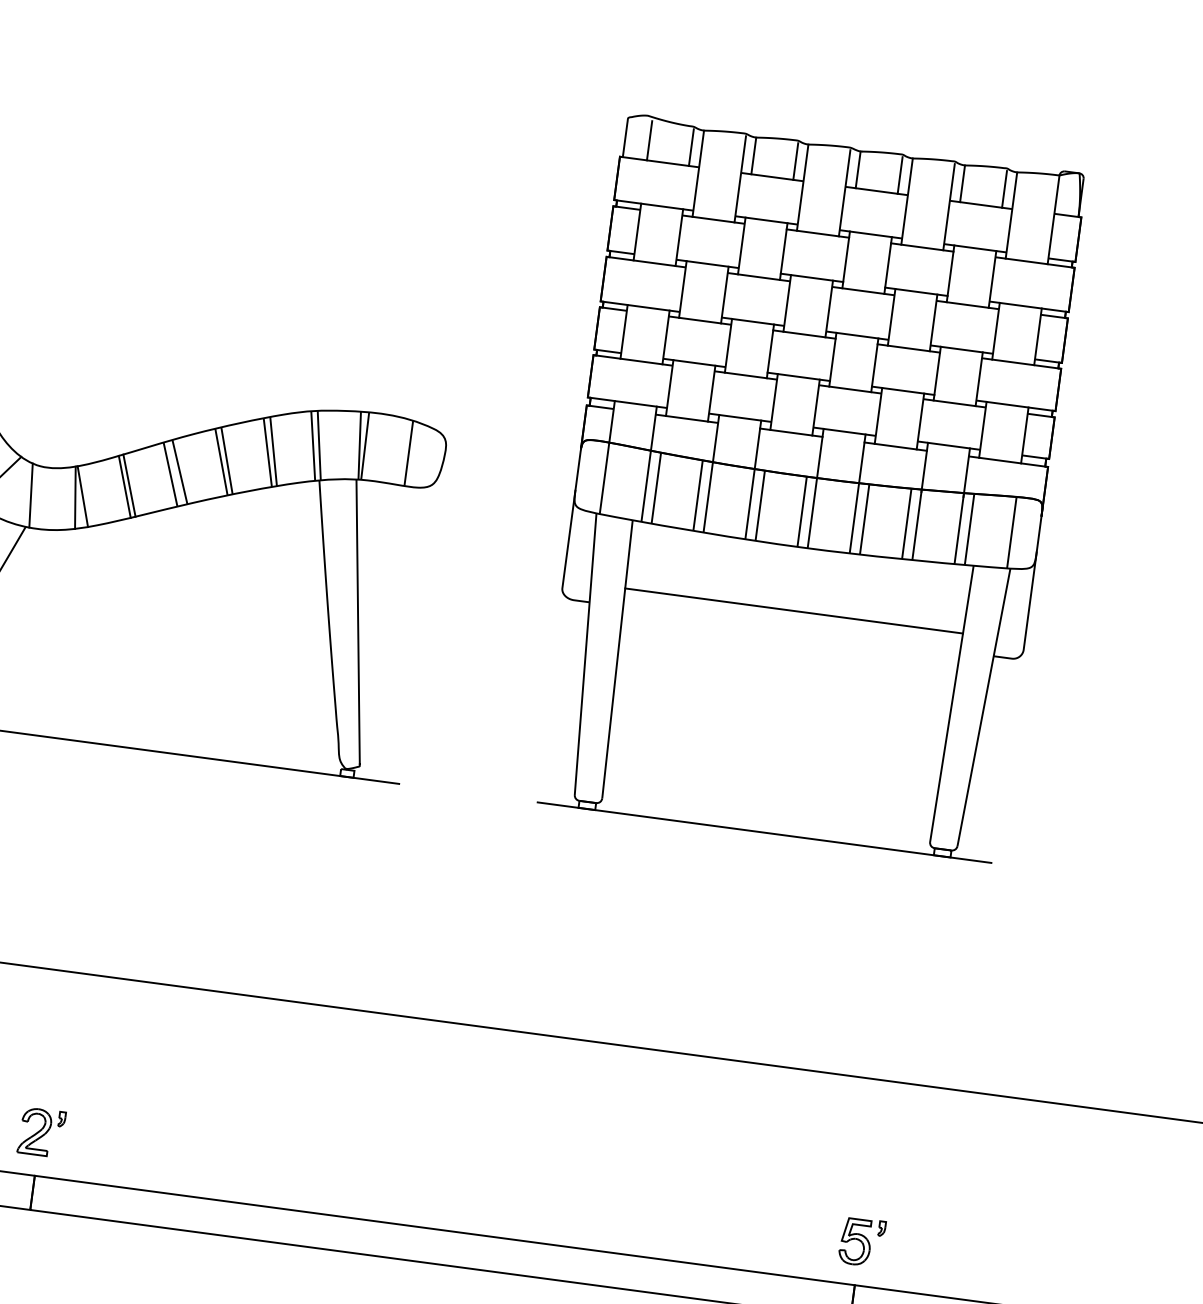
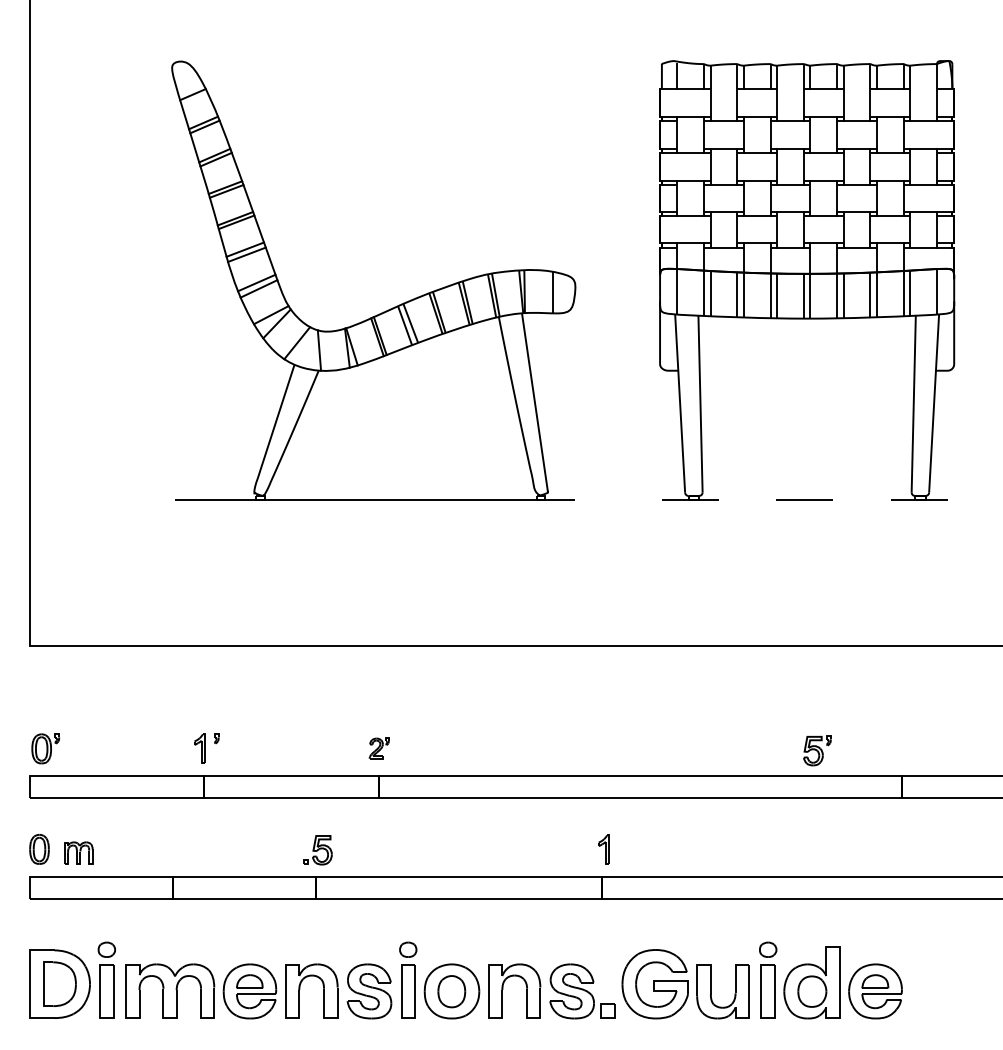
line: (793, 611) -> (806, 359), removed
line: (765, 832) -> (807, 500), solid -> dashed
part: (40, 1132) -> (378, 748), size x0.7
part: (862, 1241) -> (817, 750), moved

